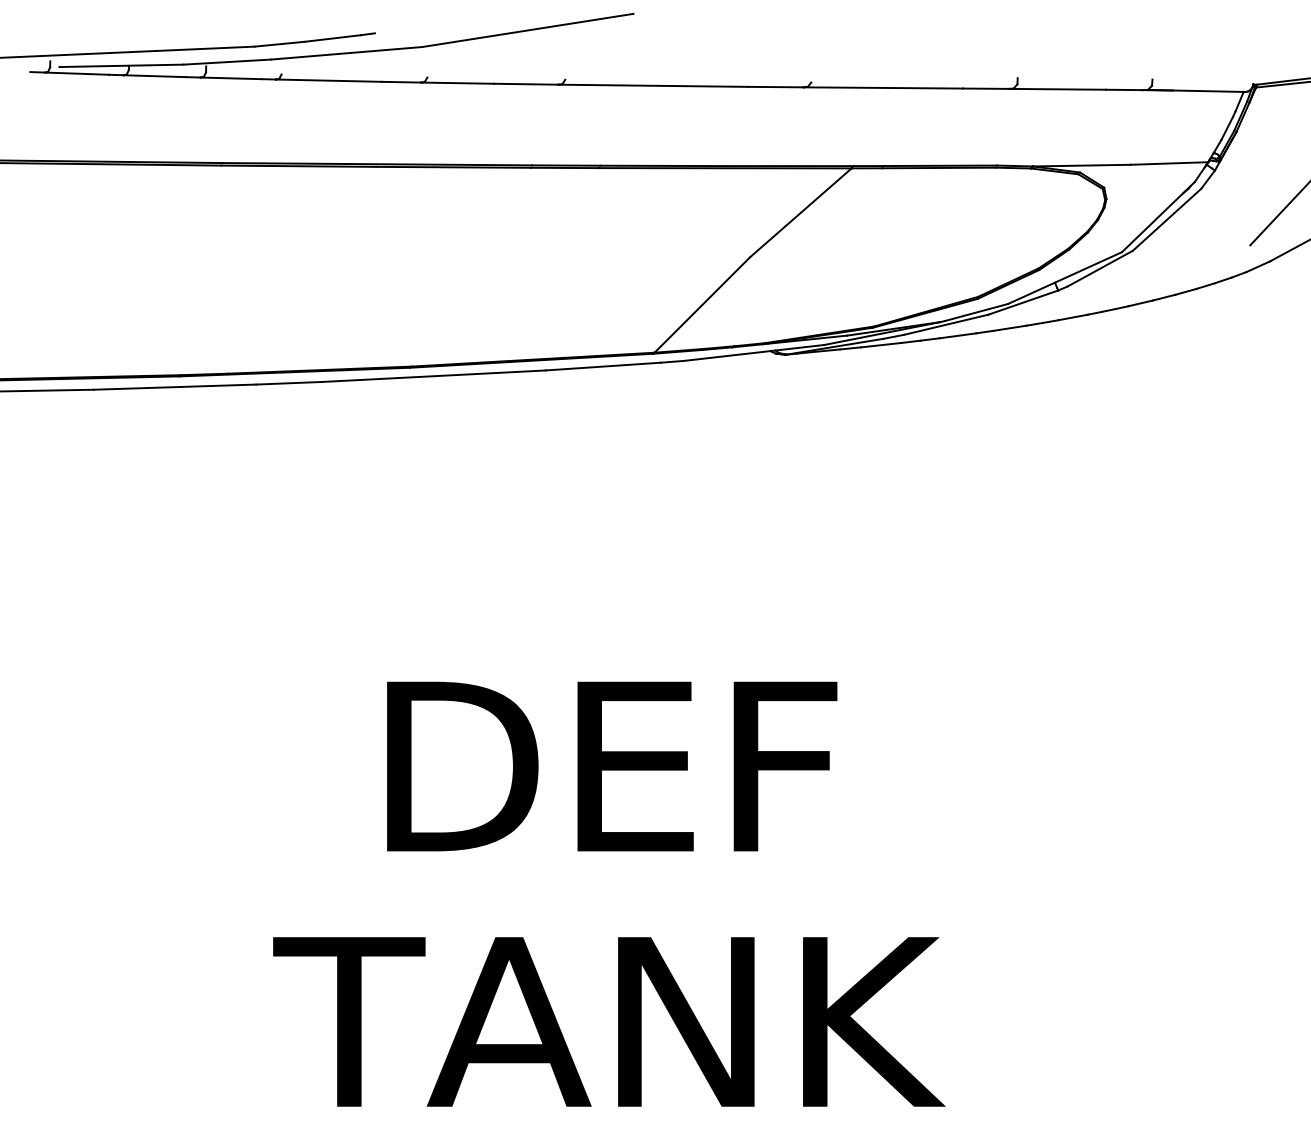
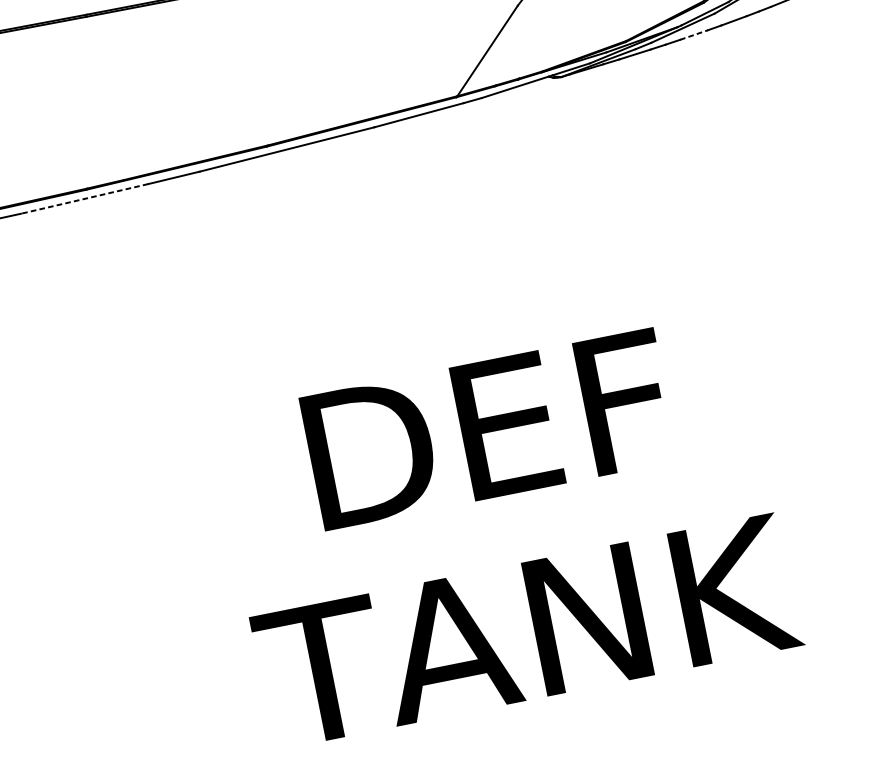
line: (958, 335) -> (694, 34), solid -> dashed
line: (174, 387) -> (84, 199), solid -> dashed

